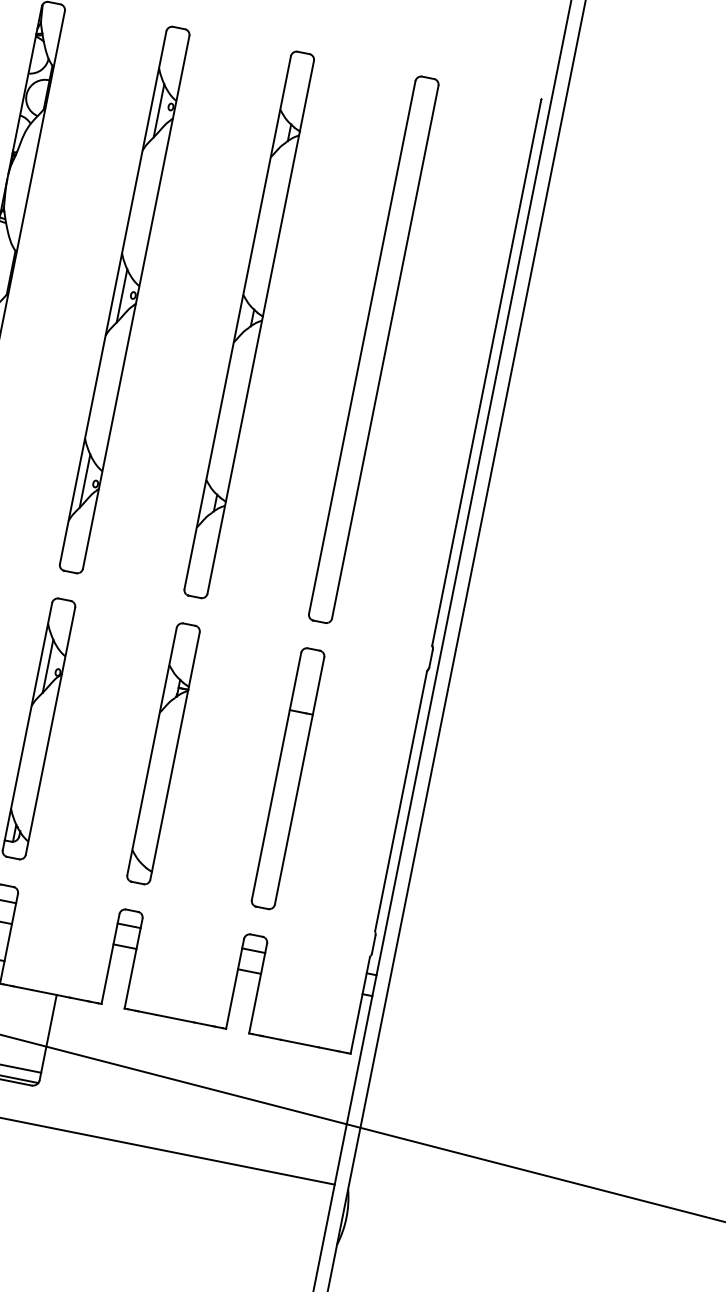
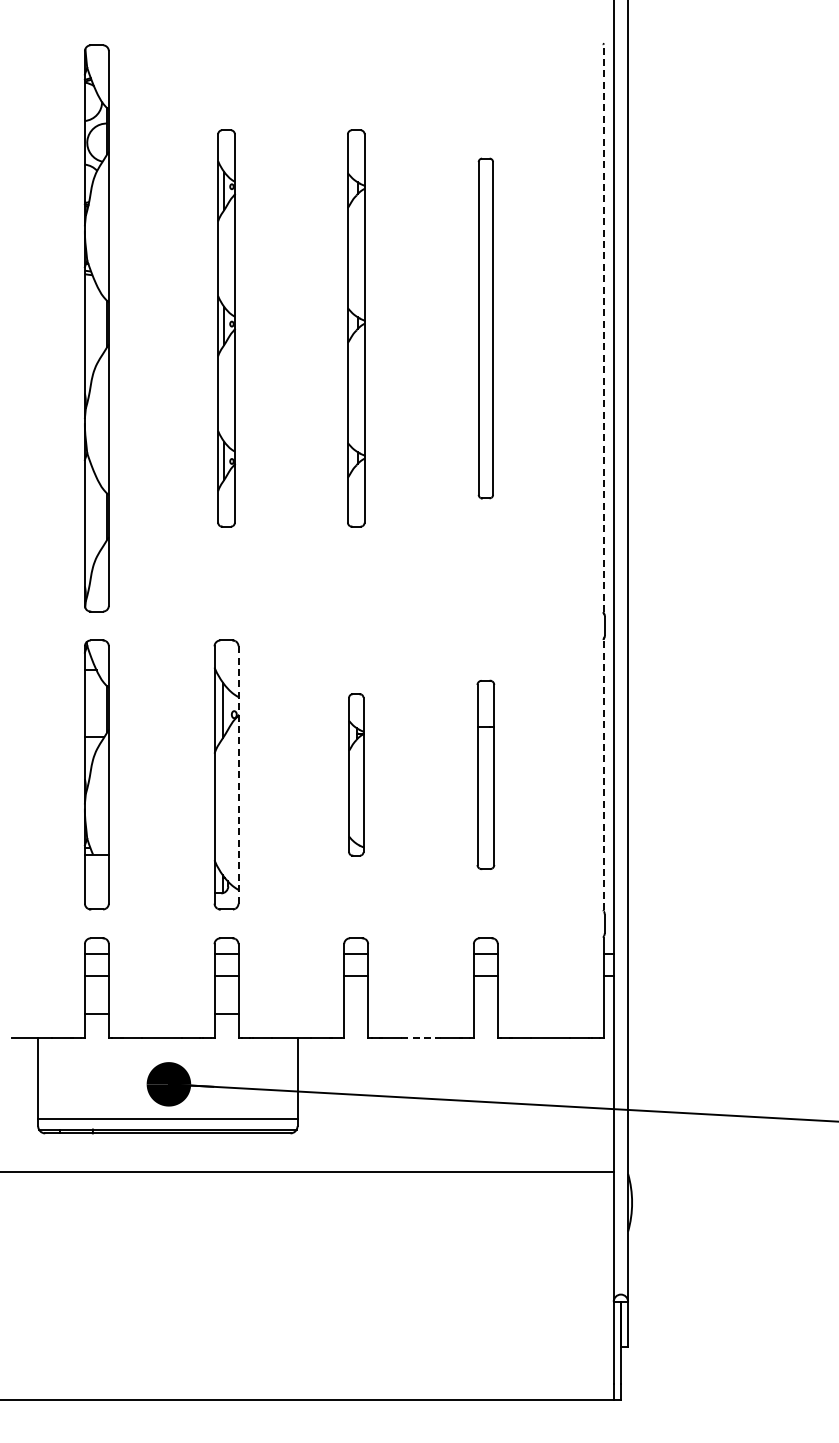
part: (124, 300) -> (226, 328), size x0.7
part: (249, 325) -> (356, 328), size x0.7
part: (373, 349) -> (485, 328), size x0.6
line: (486, 372) -> (603, 328), solid -> dashed
line: (50, 730) -> (238, 774), solid -> dashed
part: (163, 753) -> (356, 774), size x0.6
part: (287, 778) -> (485, 774), size x0.7
line: (401, 800) -> (603, 774), solid -> dashed
line: (175, 1018) -> (421, 1037), solid -> dashed

